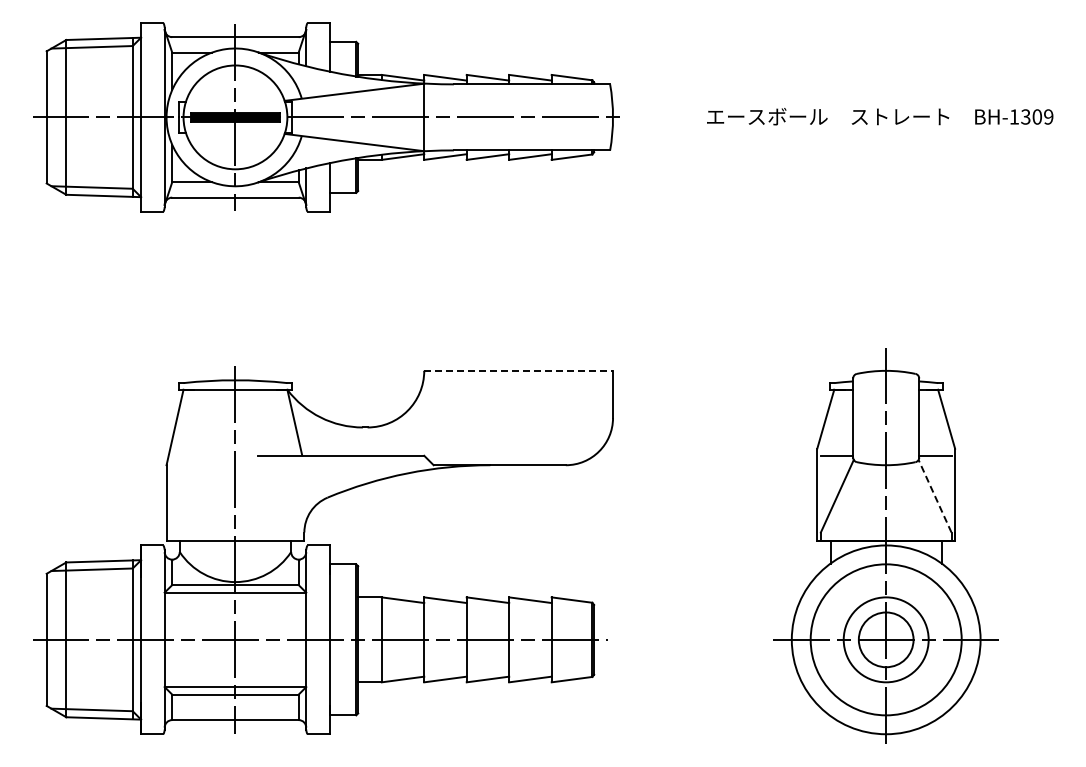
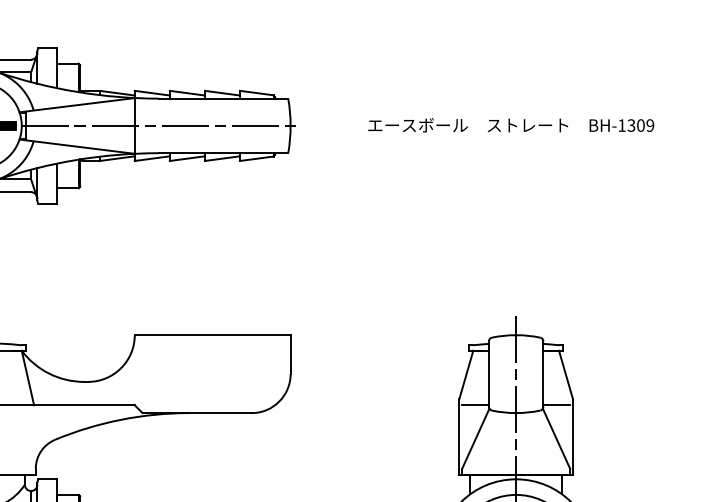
line: (519, 370) -> (213, 334), dashed -> solid
line: (935, 496) -> (556, 438), dashed -> solid

